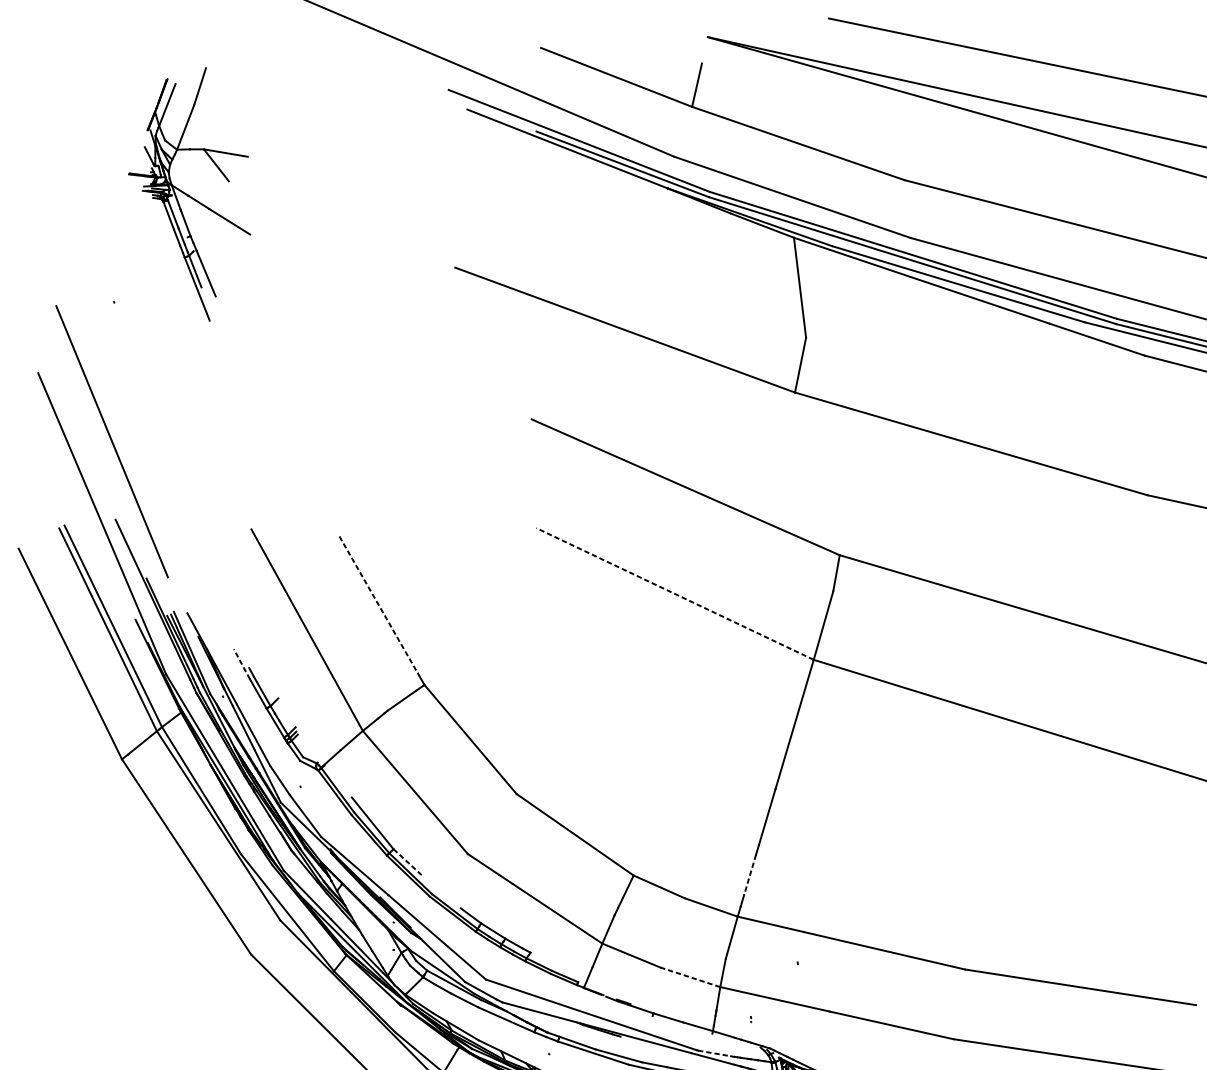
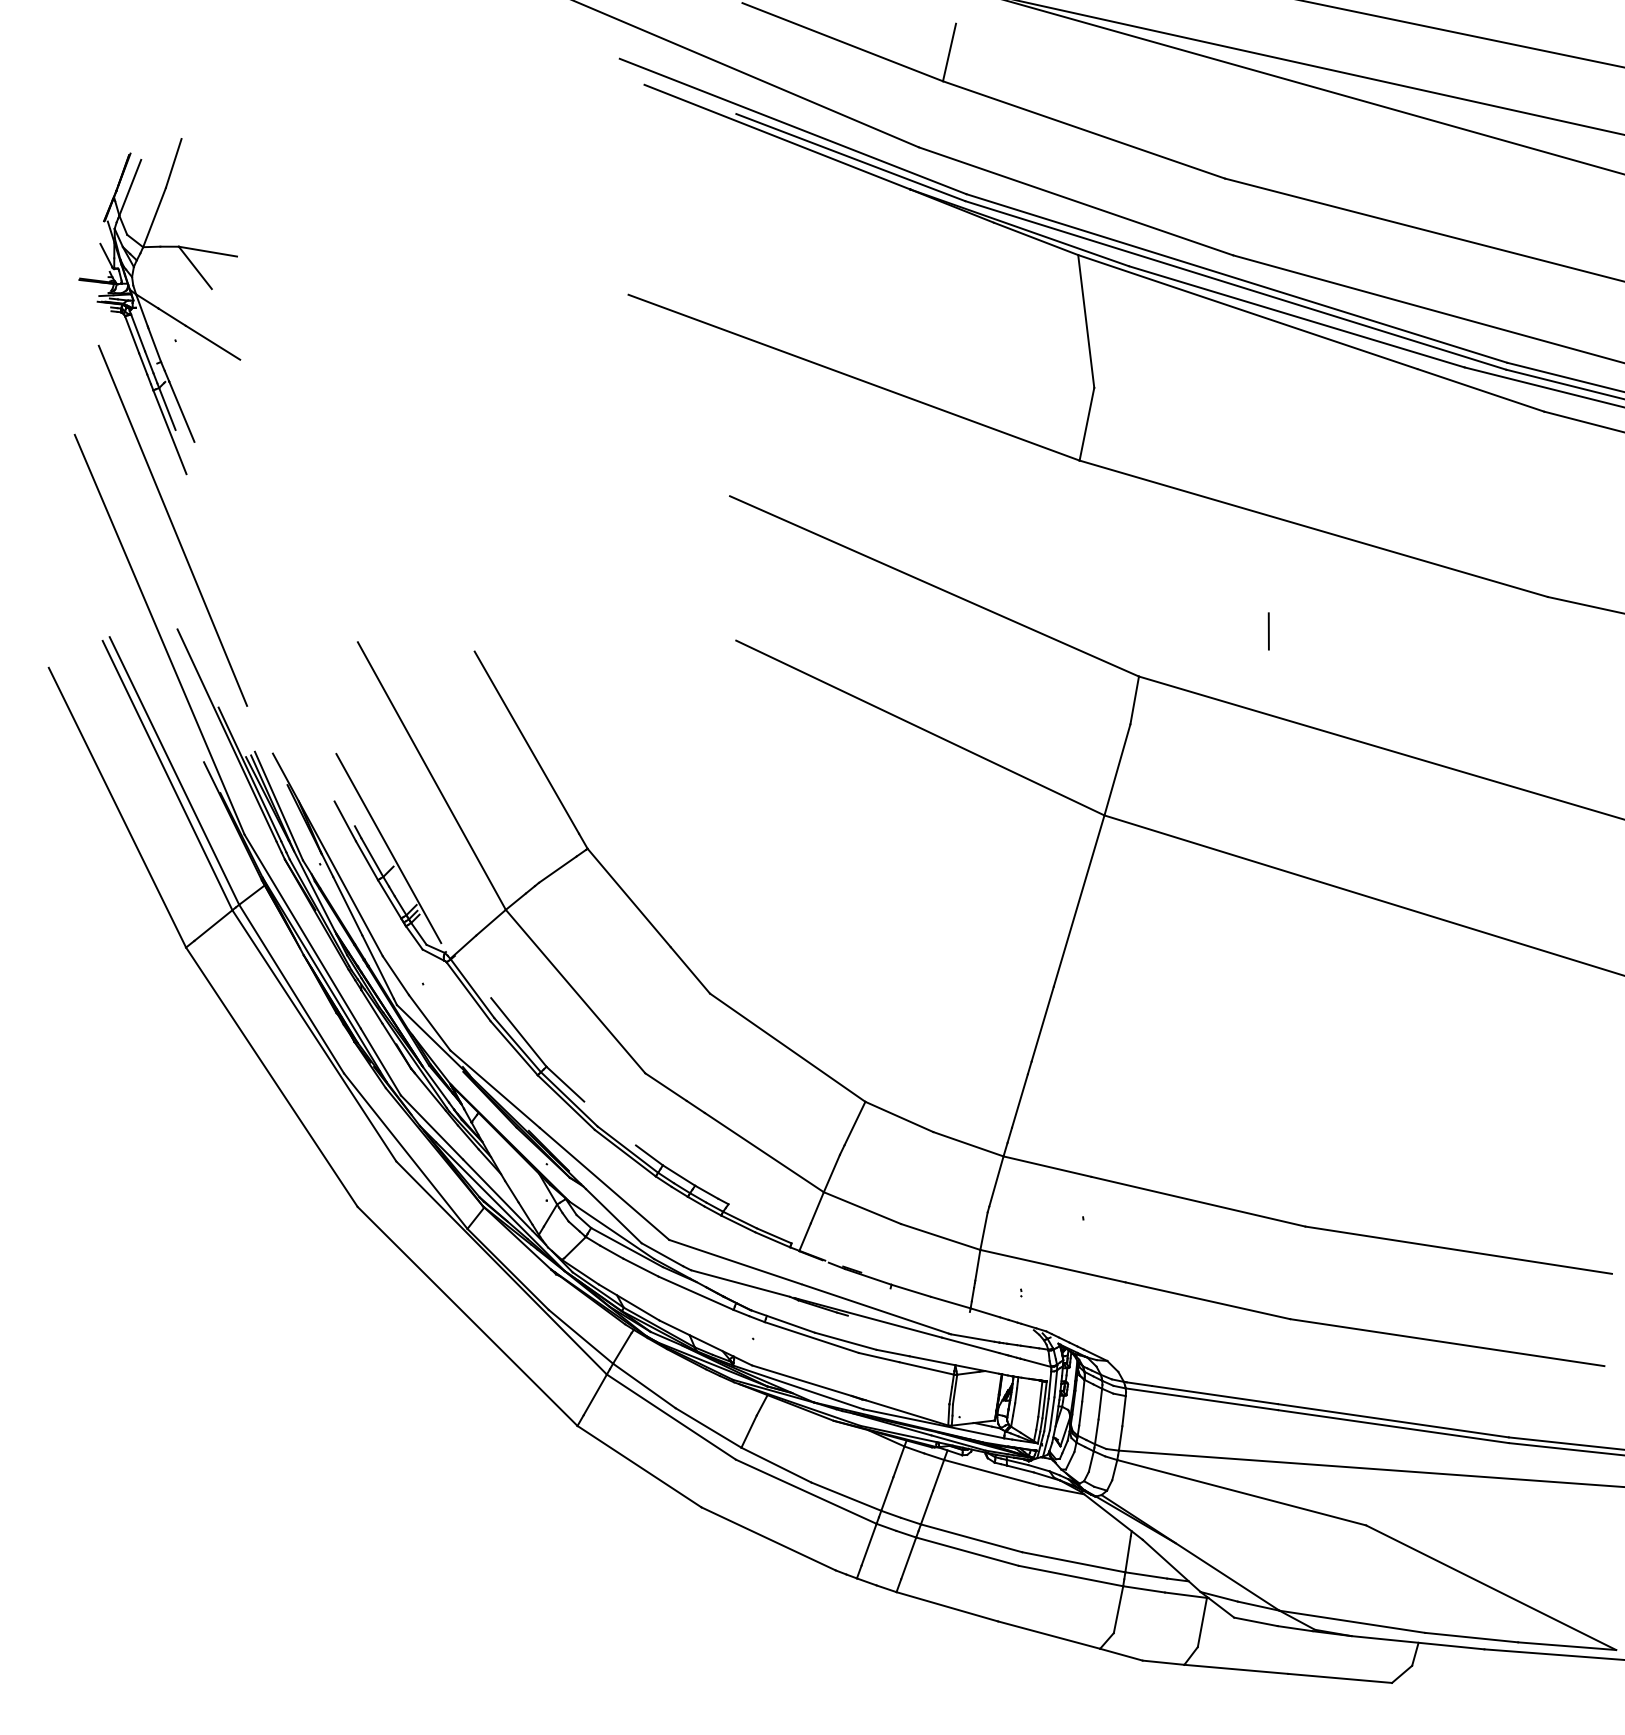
part: (189, 194) -> (159, 306), moved
line: (937, 521) -> (1268, 631), added
line: (675, 594) -> (920, 728), dashed -> solid
line: (378, 604) -> (526, 742), dashed -> solid
line: (242, 664) -> (345, 821), dashed -> solid
line: (274, 684) -> (388, 848), added
line: (407, 862) -> (565, 1084), dashed -> solid
line: (749, 875) -> (1019, 1101), dashed -> solid
line: (690, 976) -> (940, 1236), dashed -> solid
line: (715, 1053) -> (973, 1338), dashed -> solid

